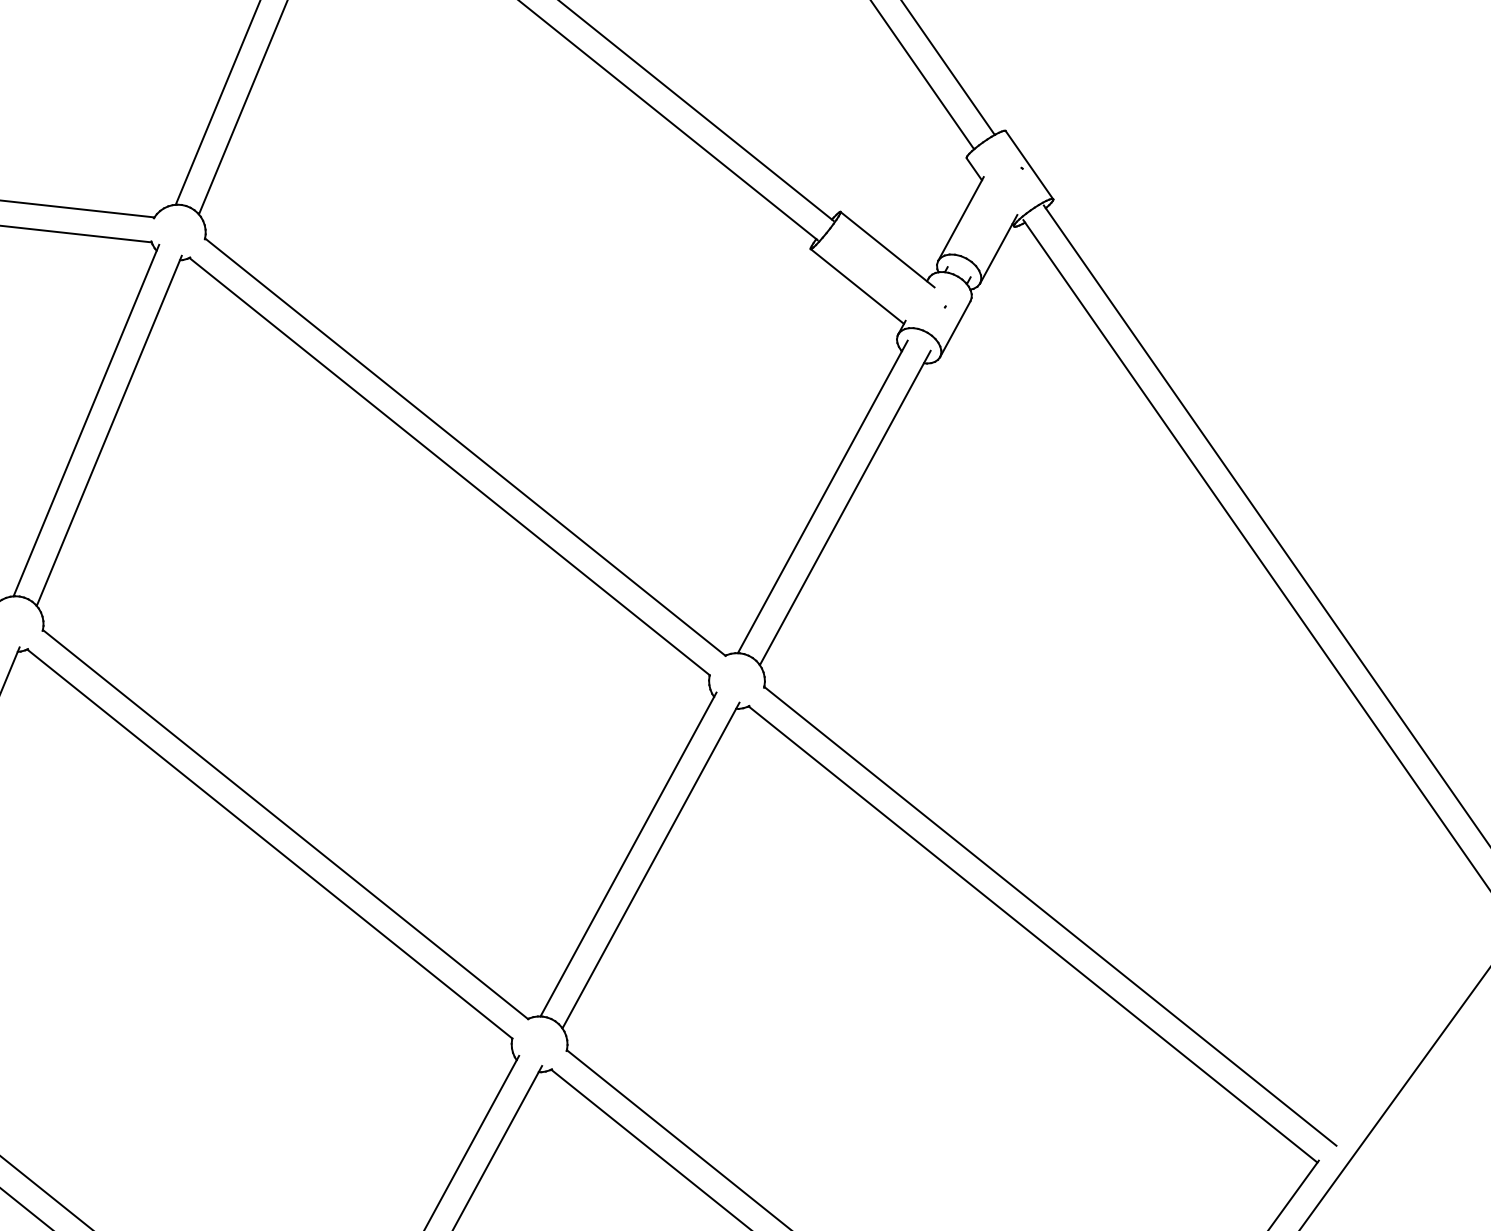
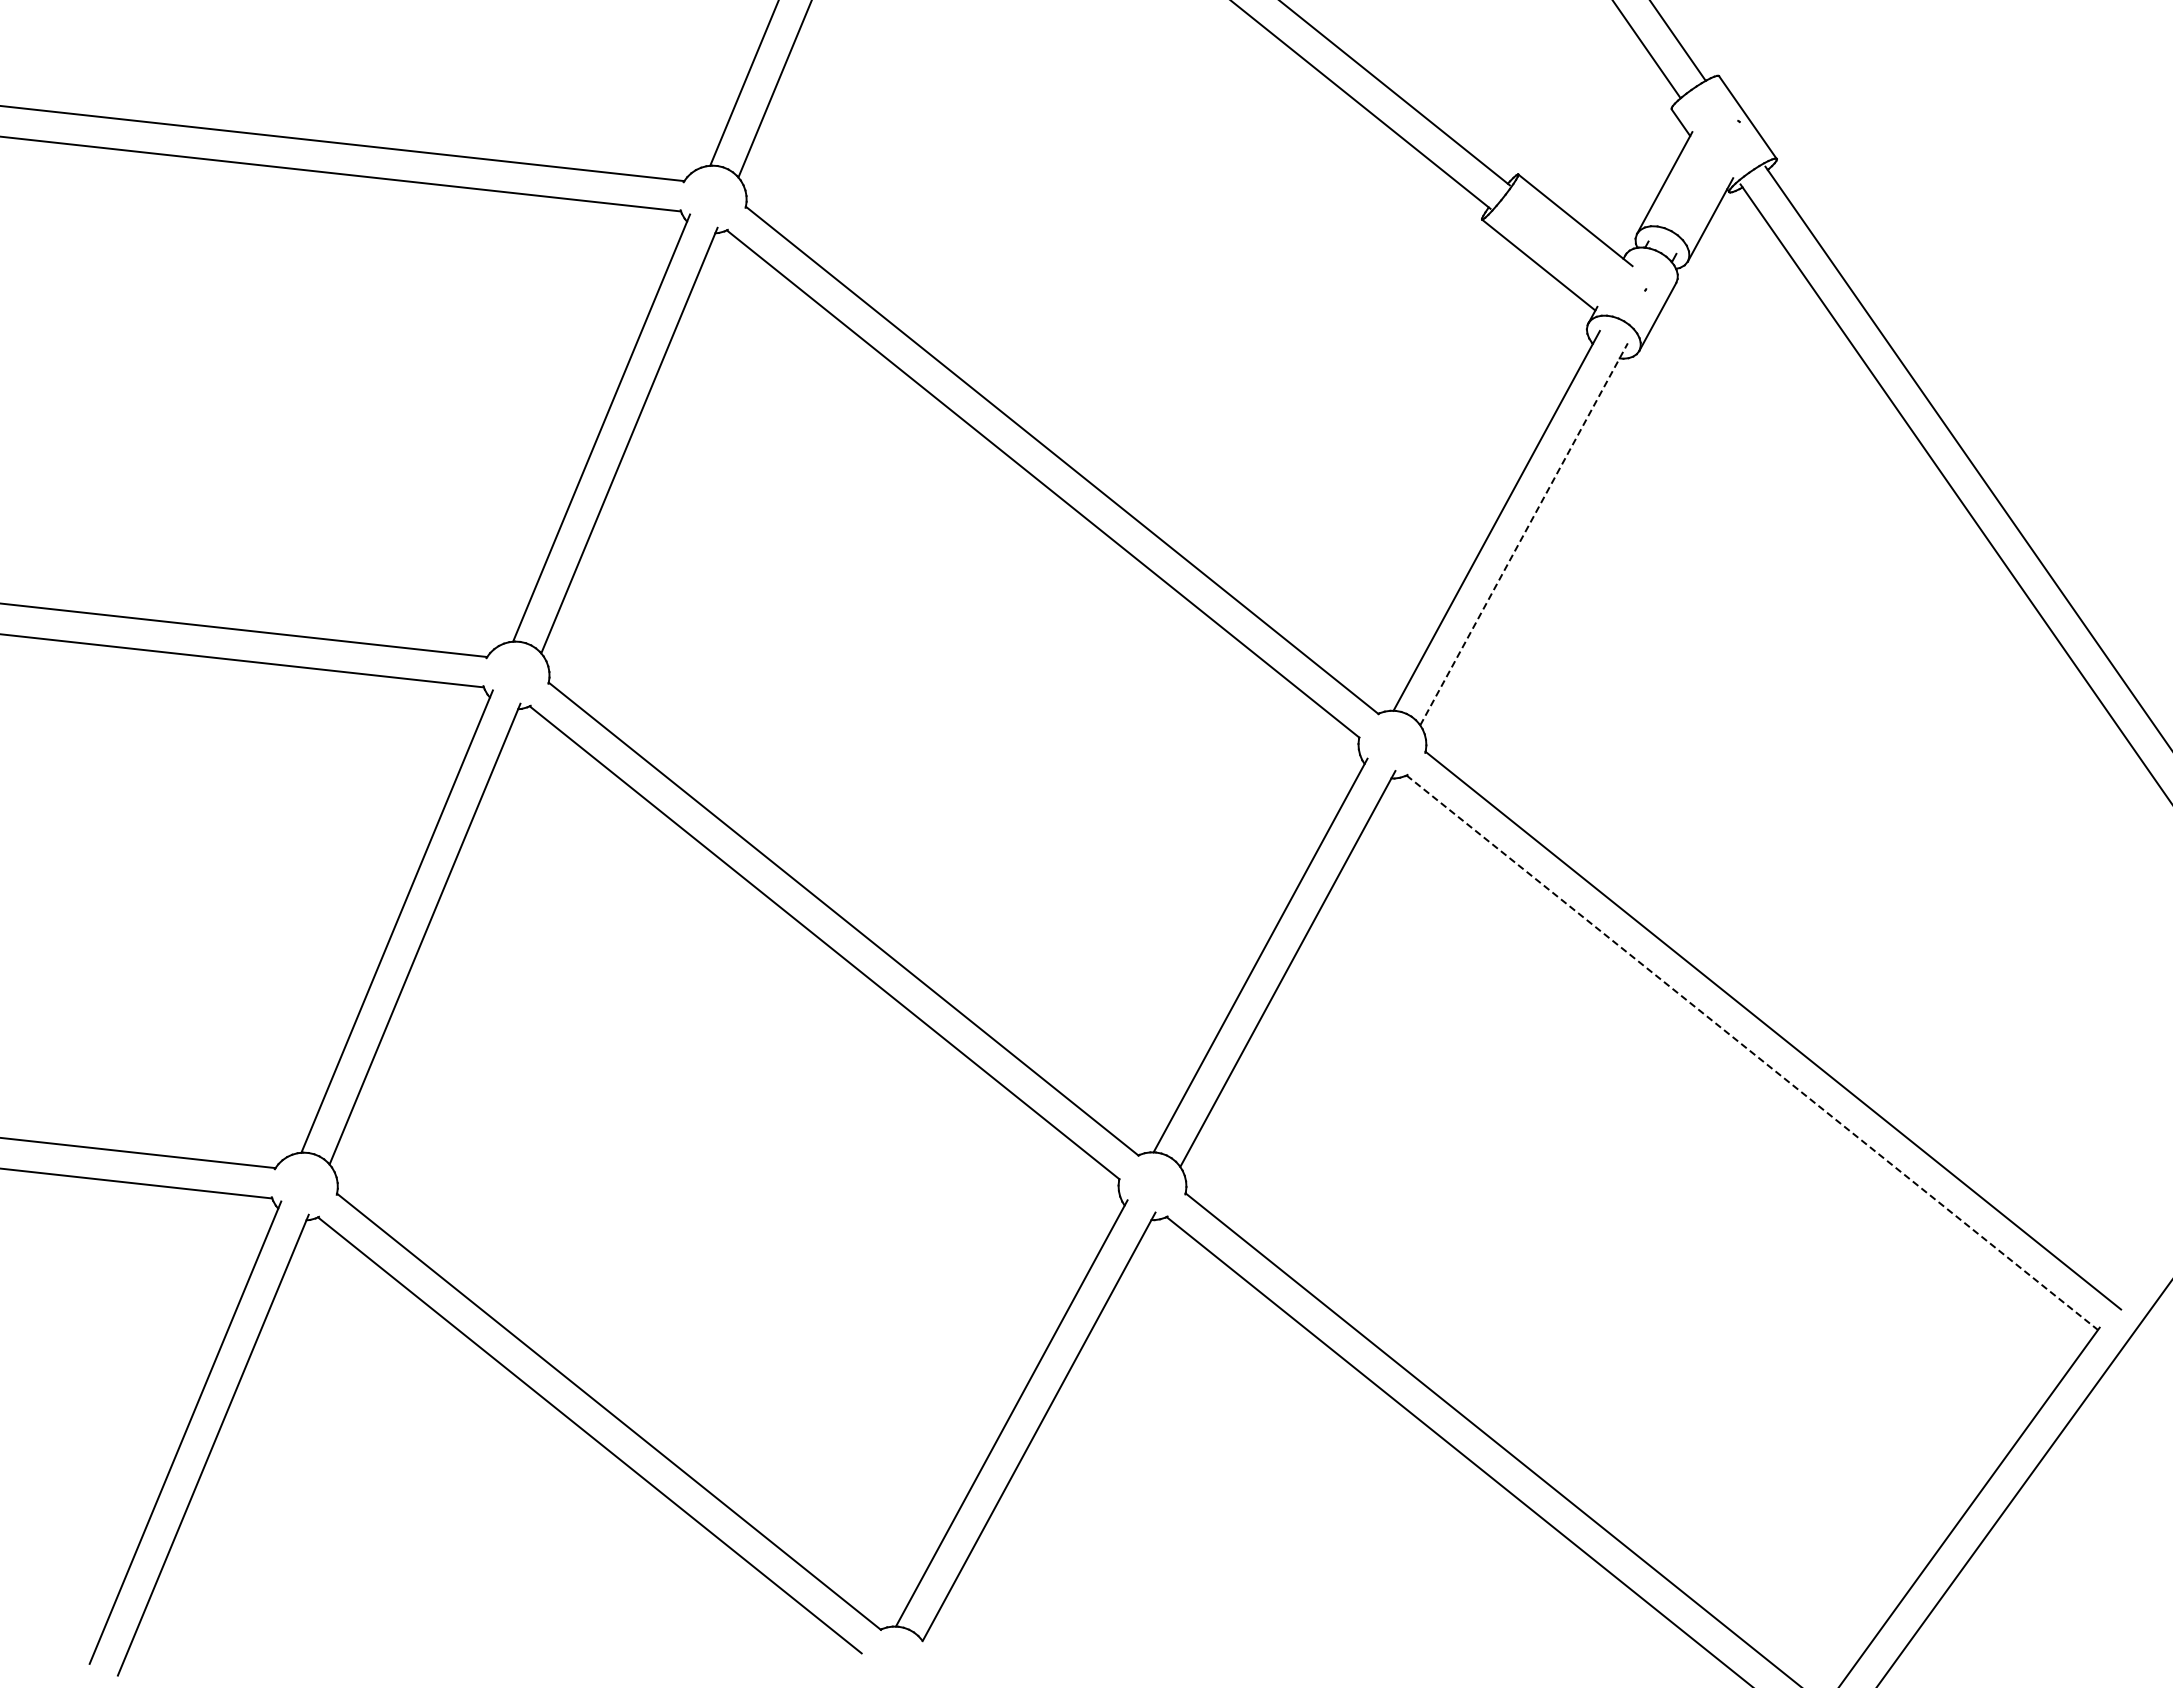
line: (845, 507) -> (1524, 533), solid -> dashed
line: (1033, 935) -> (1752, 1053), solid -> dashed

